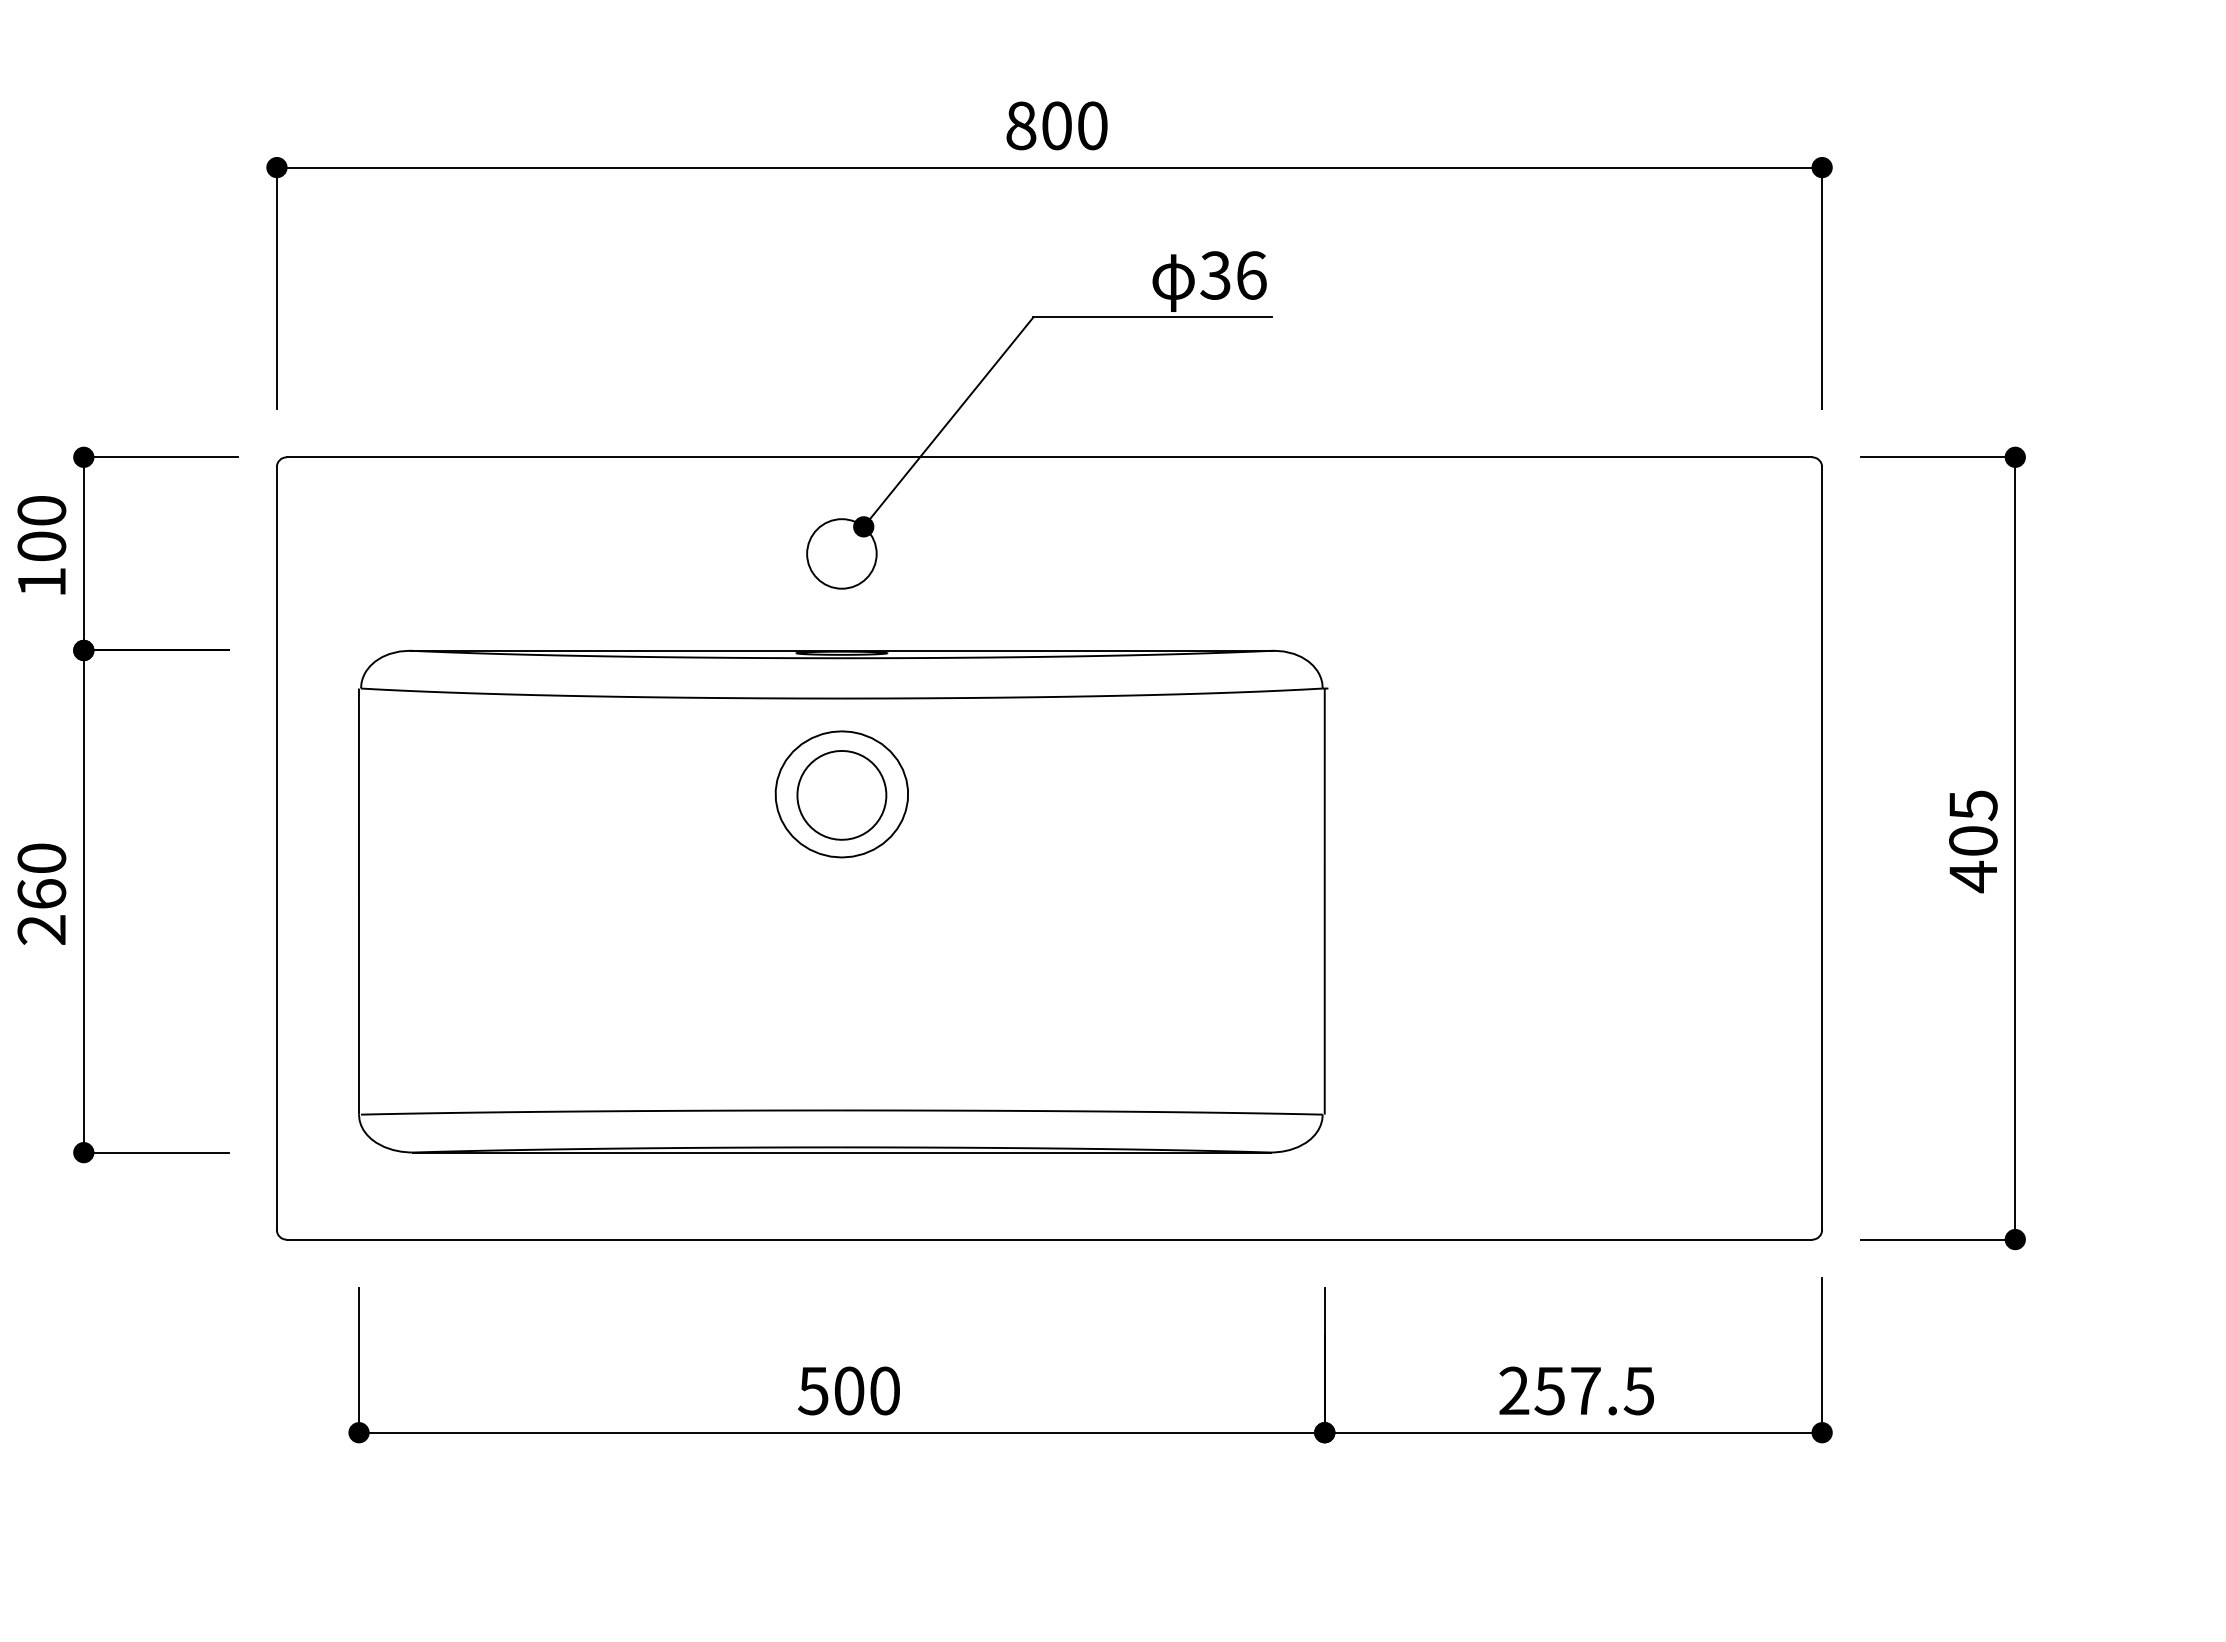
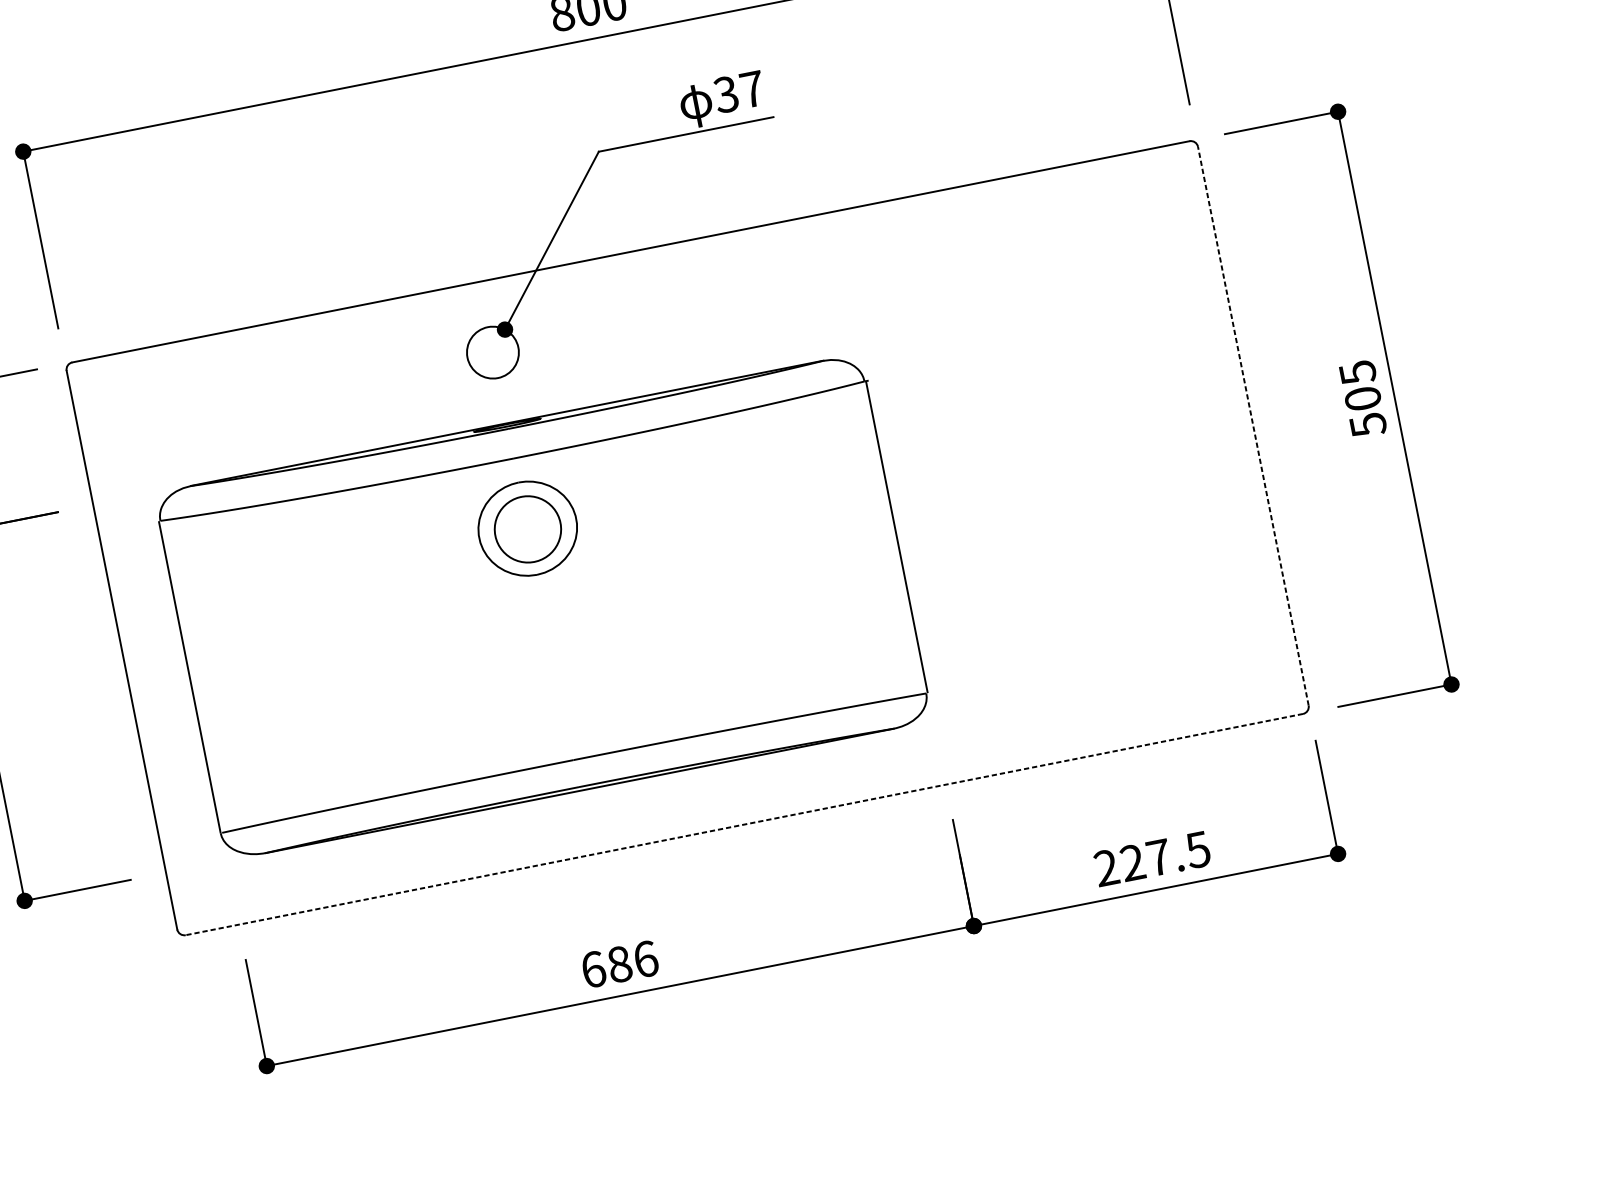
text: (1251, 275) -> (752, 89), 36 -> 37
line: (1822, 848) -> (1253, 426), solid -> dashed
text: (1973, 876) -> (1368, 424), 405 -> 505
line: (1049, 1239) -> (744, 824), solid -> dashed
text: (849, 1390) -> (619, 964), 500 -> 686
text: (1549, 1390) -> (1132, 862), 257.5 -> 227.5

